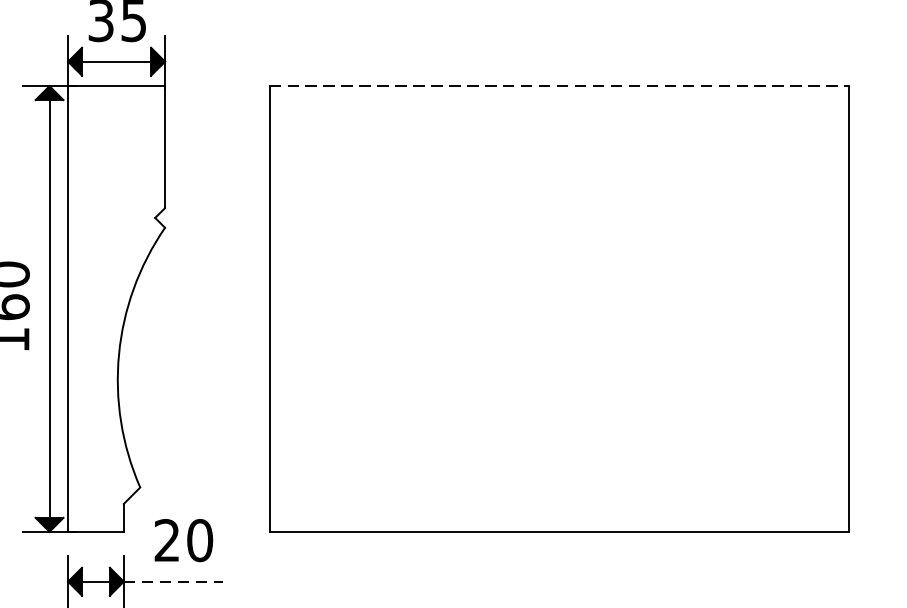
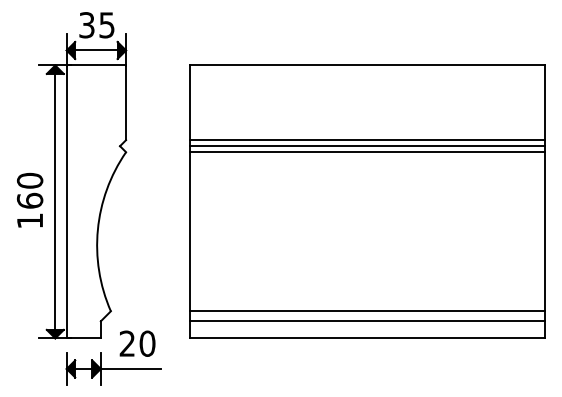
line: (559, 86) -> (367, 65), dashed -> solid
line: (559, 208) -> (367, 140), added
line: (559, 218) -> (367, 146), added
line: (559, 228) -> (367, 152), added
line: (559, 487) -> (367, 311), added
line: (559, 504) -> (367, 321), added
line: (173, 580) -> (131, 368), dashed -> solid

